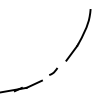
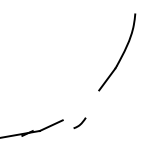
curve: (53, 71) -> (79, 122), moved

